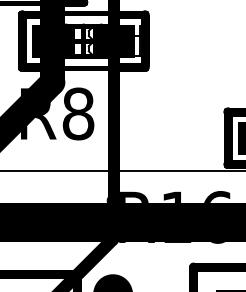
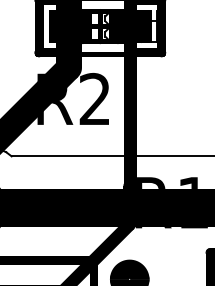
text: (78, 113) -> (95, 98), R8 -> R2

